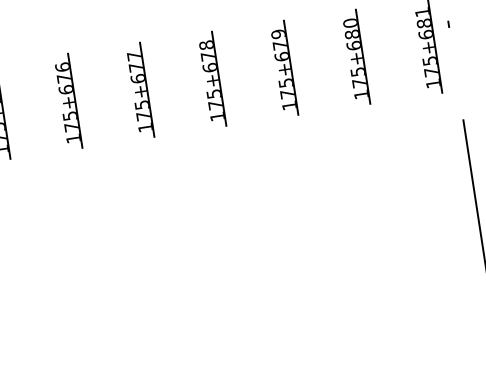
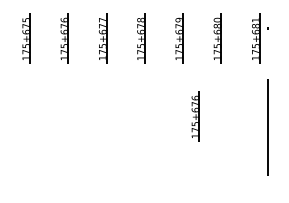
part: (336, 210) -> (195, 116), added

